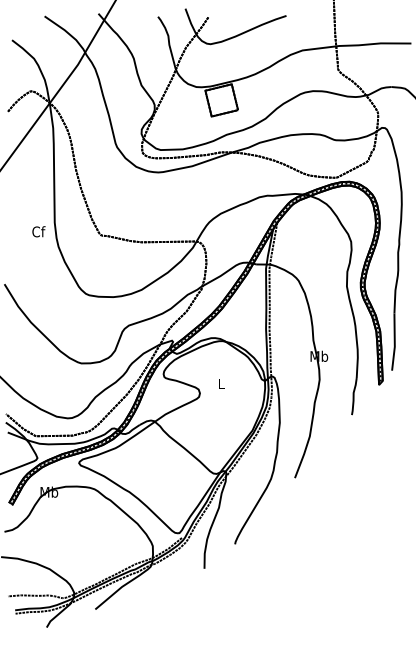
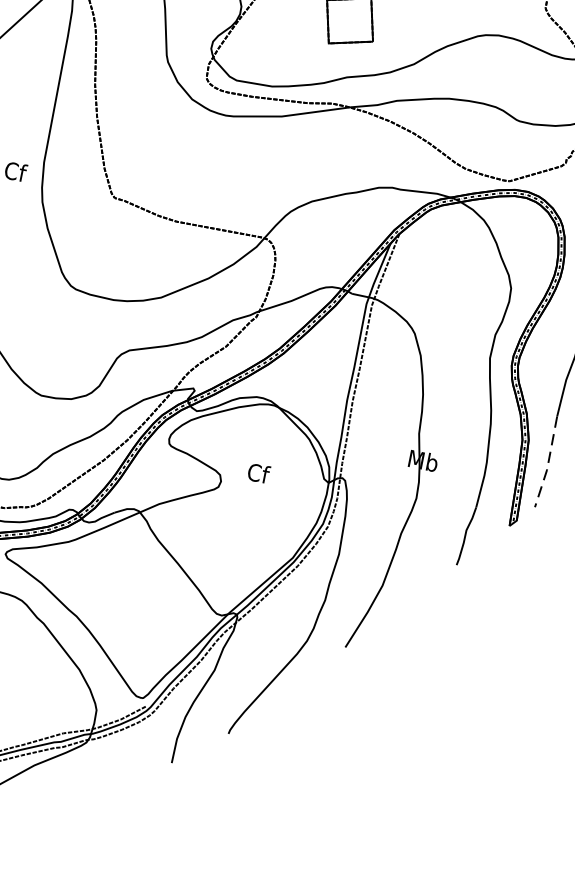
line: (394, 342) -> (547, 462), solid -> dashed
text: (221, 383) -> (258, 472), L -> Cf

